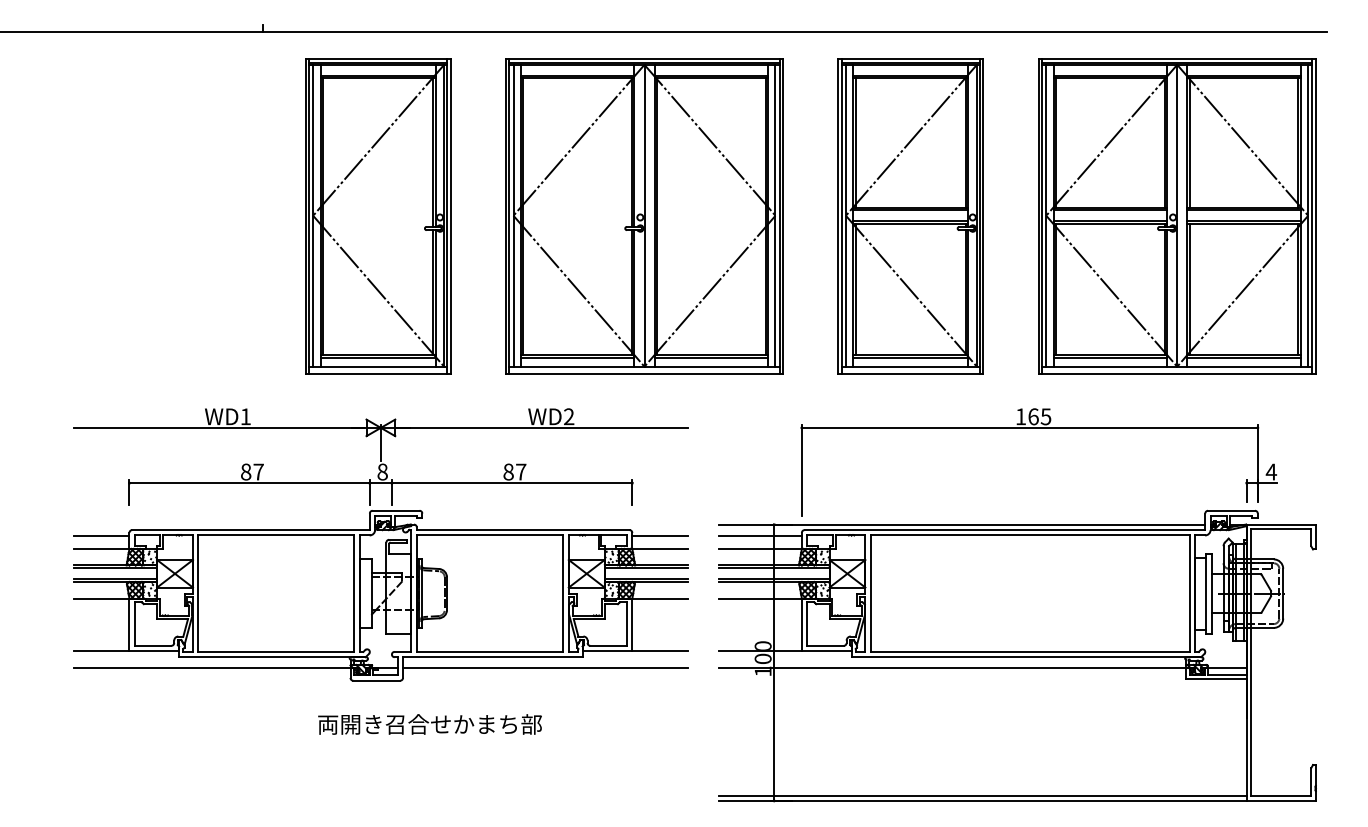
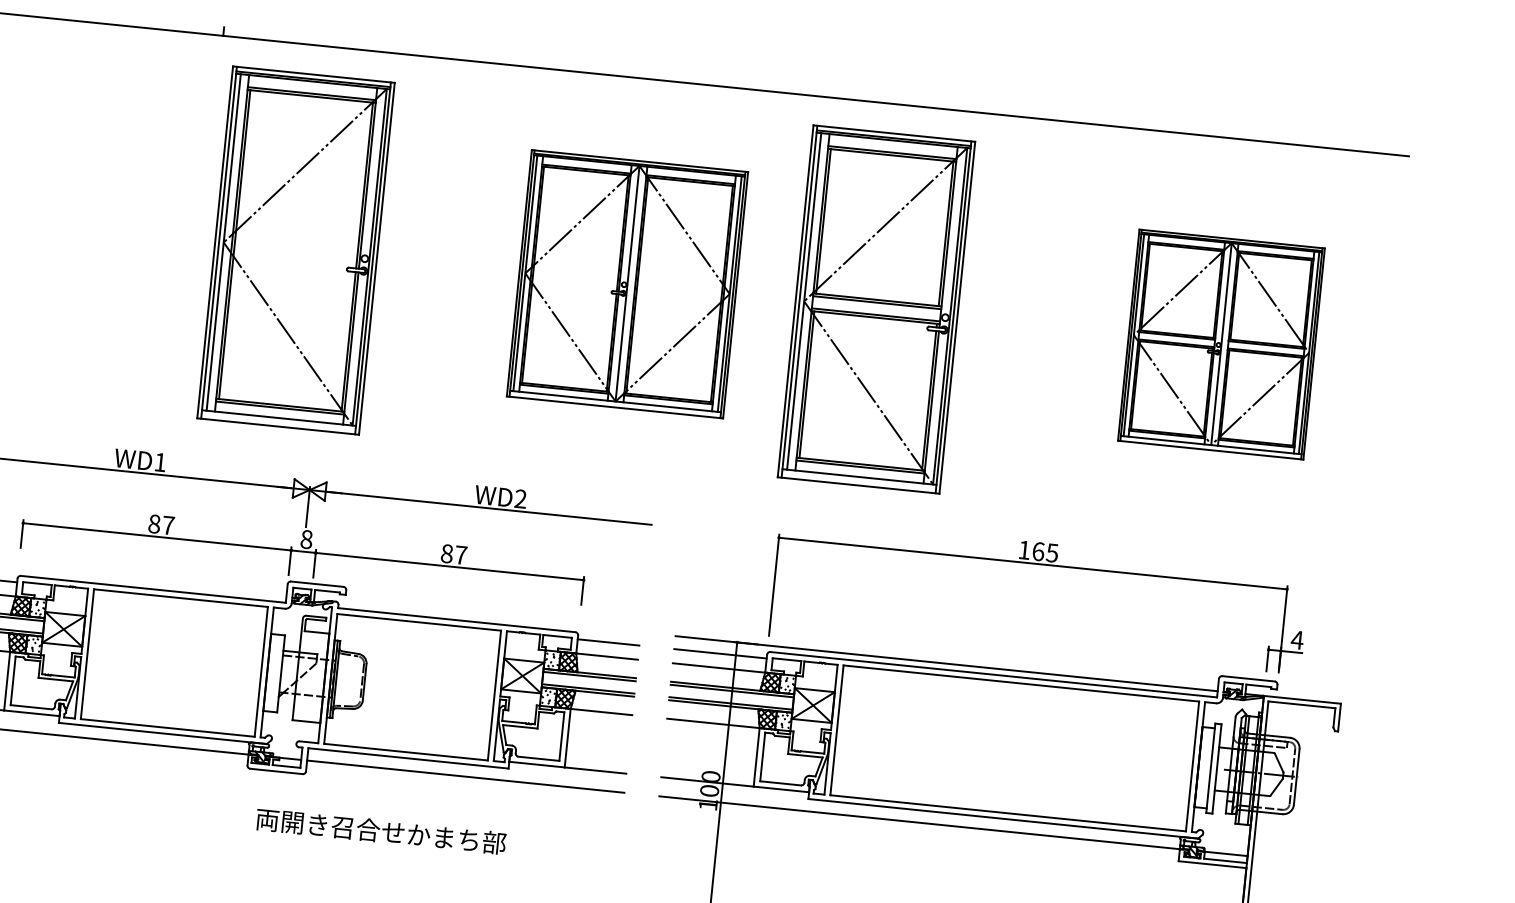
part: (378, 216) -> (296, 250), moved
part: (644, 216) -> (627, 284), size x0.7
part: (910, 216) -> (876, 309), moved
part: (1177, 216) -> (1221, 344), size x0.6
text: (429, 724) -> (380, 831), moved

